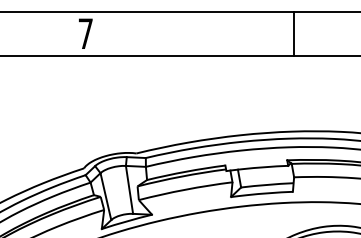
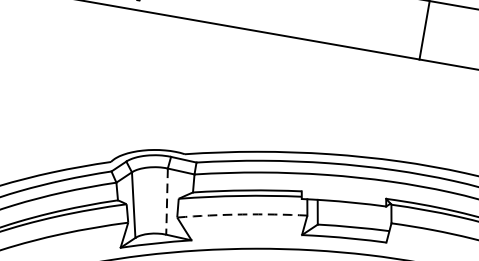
arc: (185, 189) -> (242, 214), solid -> dashed
line: (129, 190) -> (166, 202), solid -> dashed

